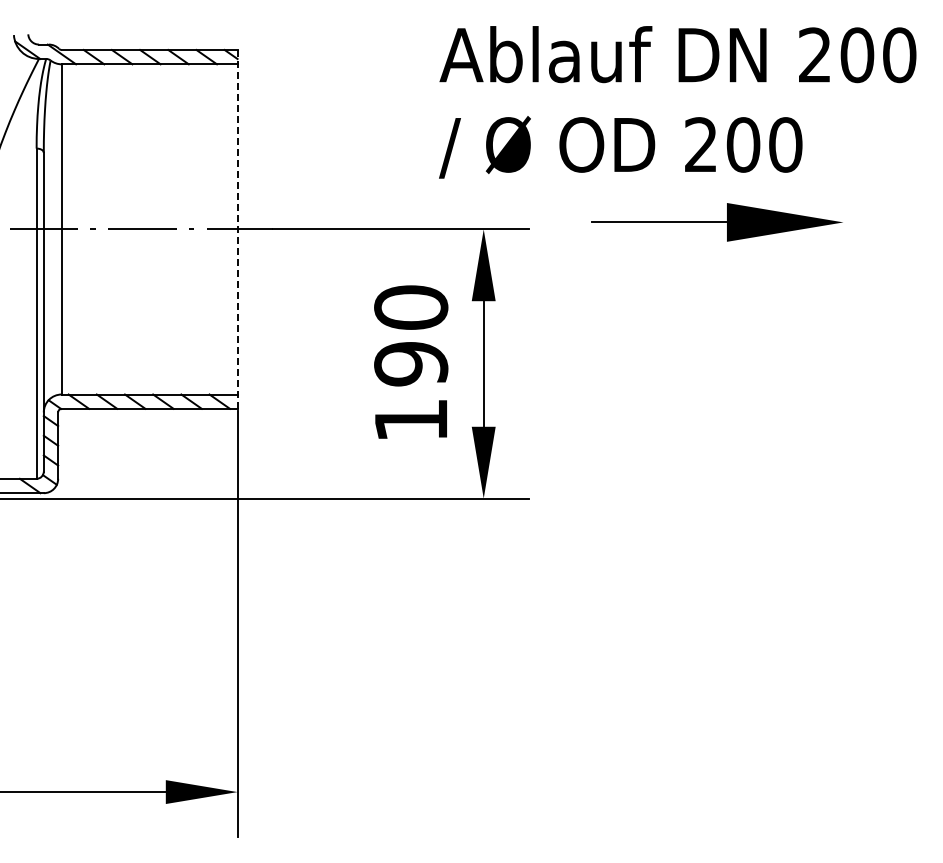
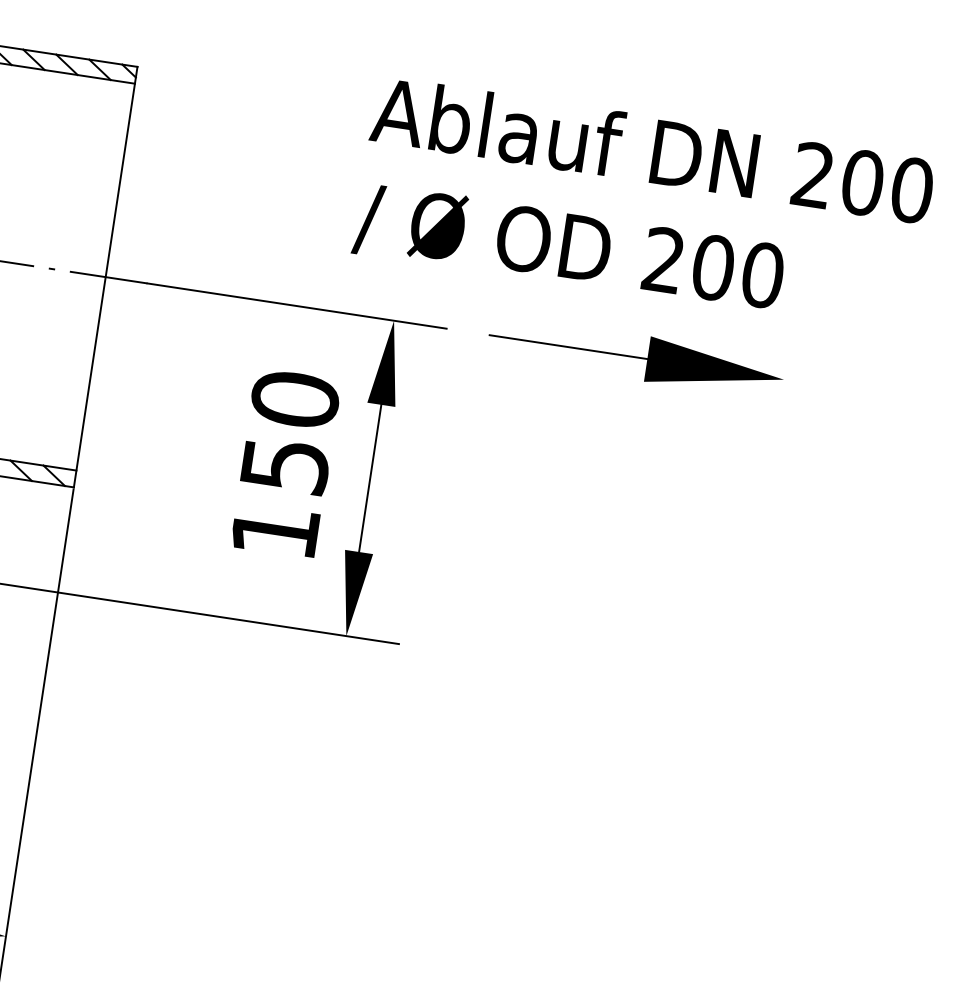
part: (716, 222) -> (635, 357), moved
line: (237, 228) -> (105, 276), dashed -> solid
text: (411, 364) -> (285, 466), 190 -> 150

